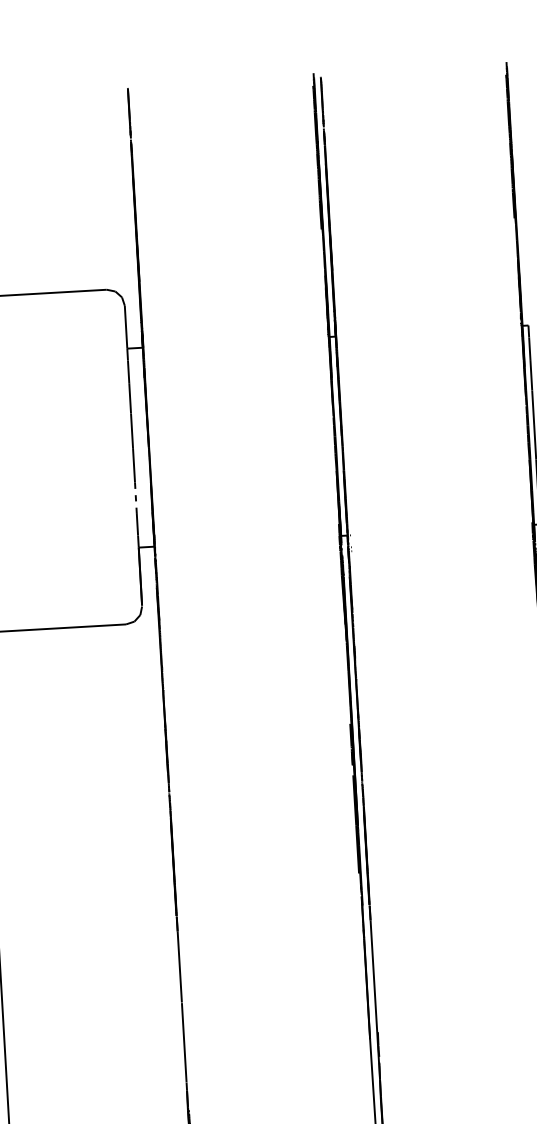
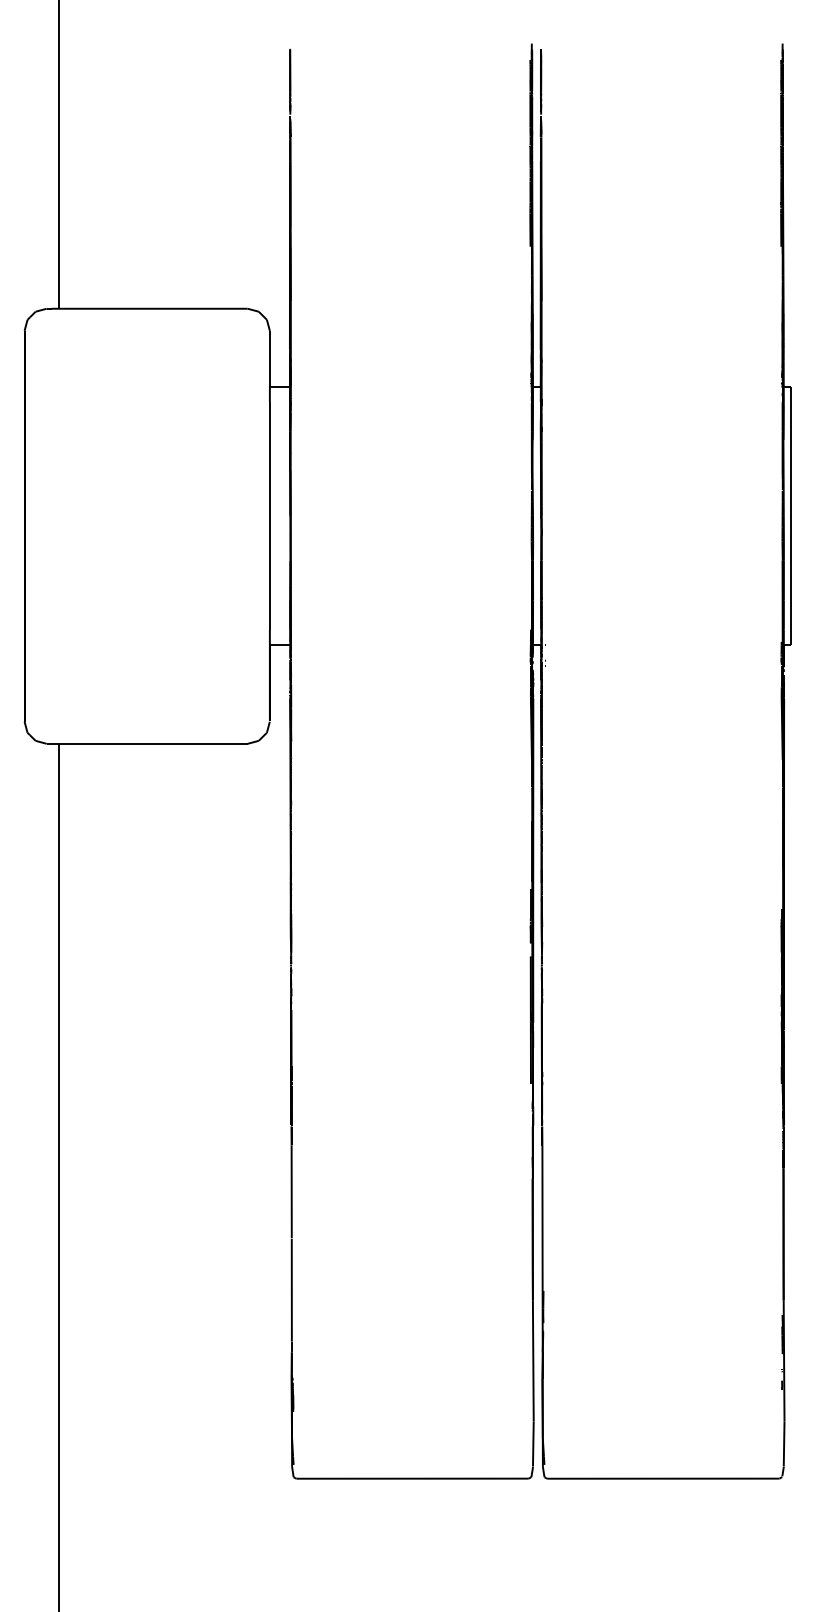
line: (135, 497) -> (269, 580), dashed -> solid

